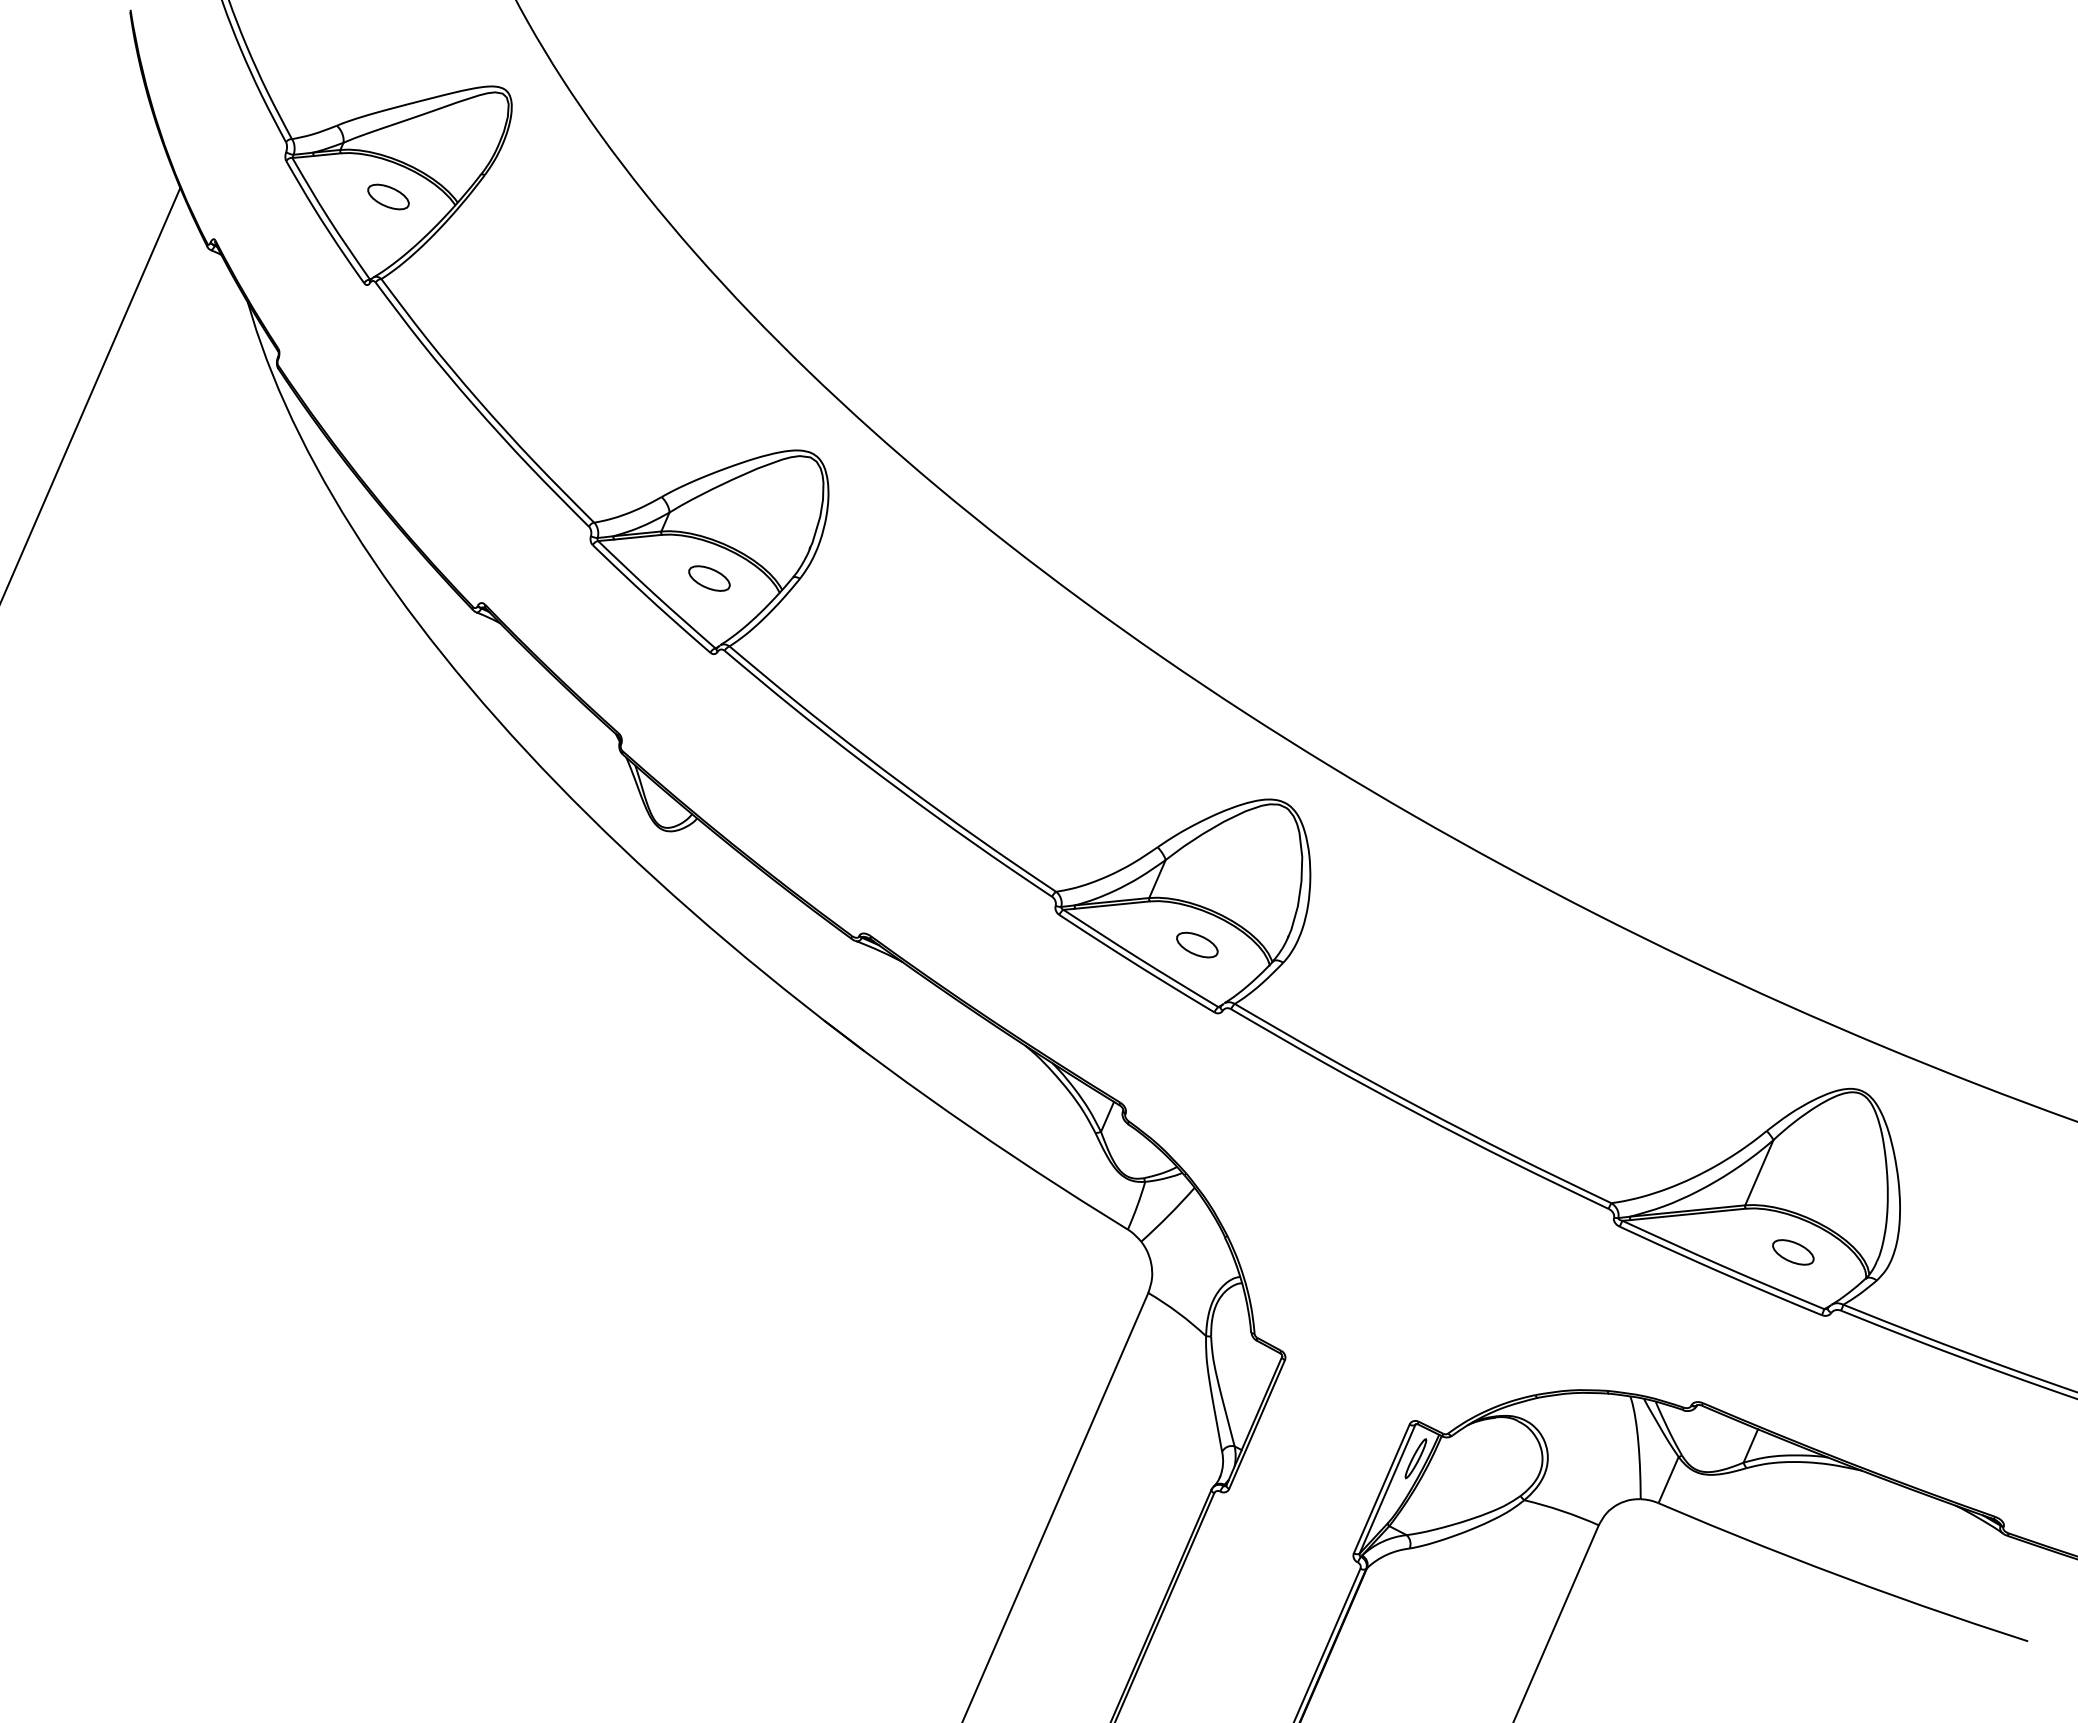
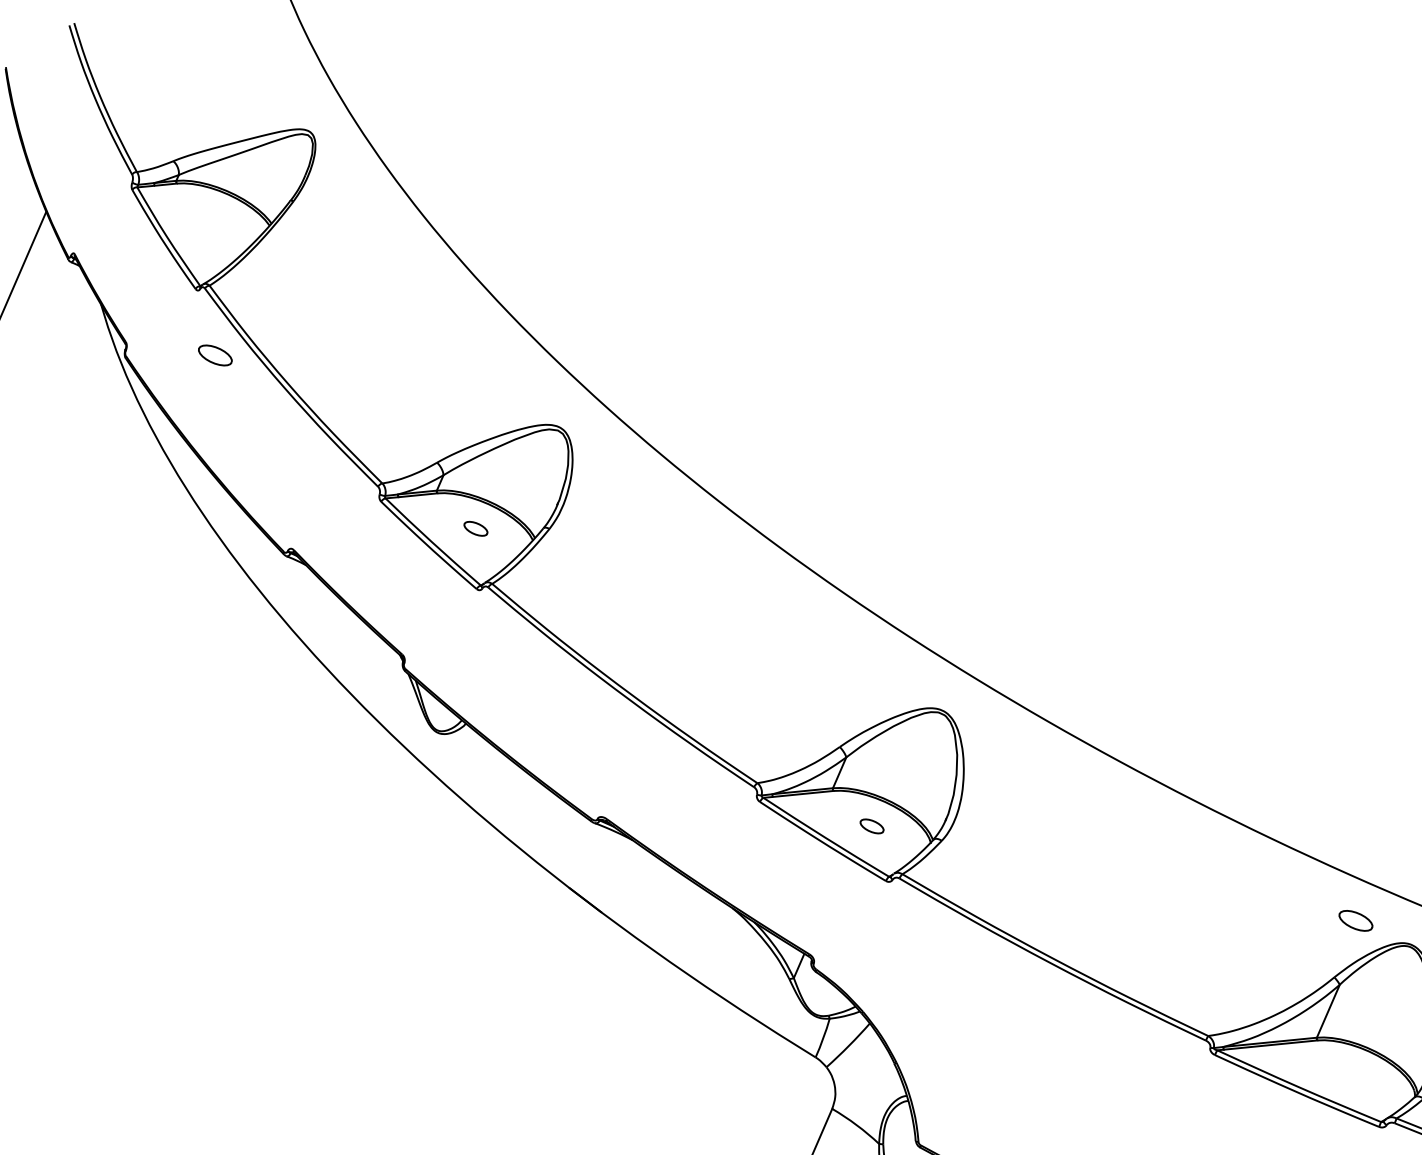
part: (388, 196) -> (215, 355), moved
part: (709, 578) -> (475, 528), size x0.7
part: (1197, 944) -> (872, 825), size x0.7
part: (1793, 1252) -> (1356, 920), moved

